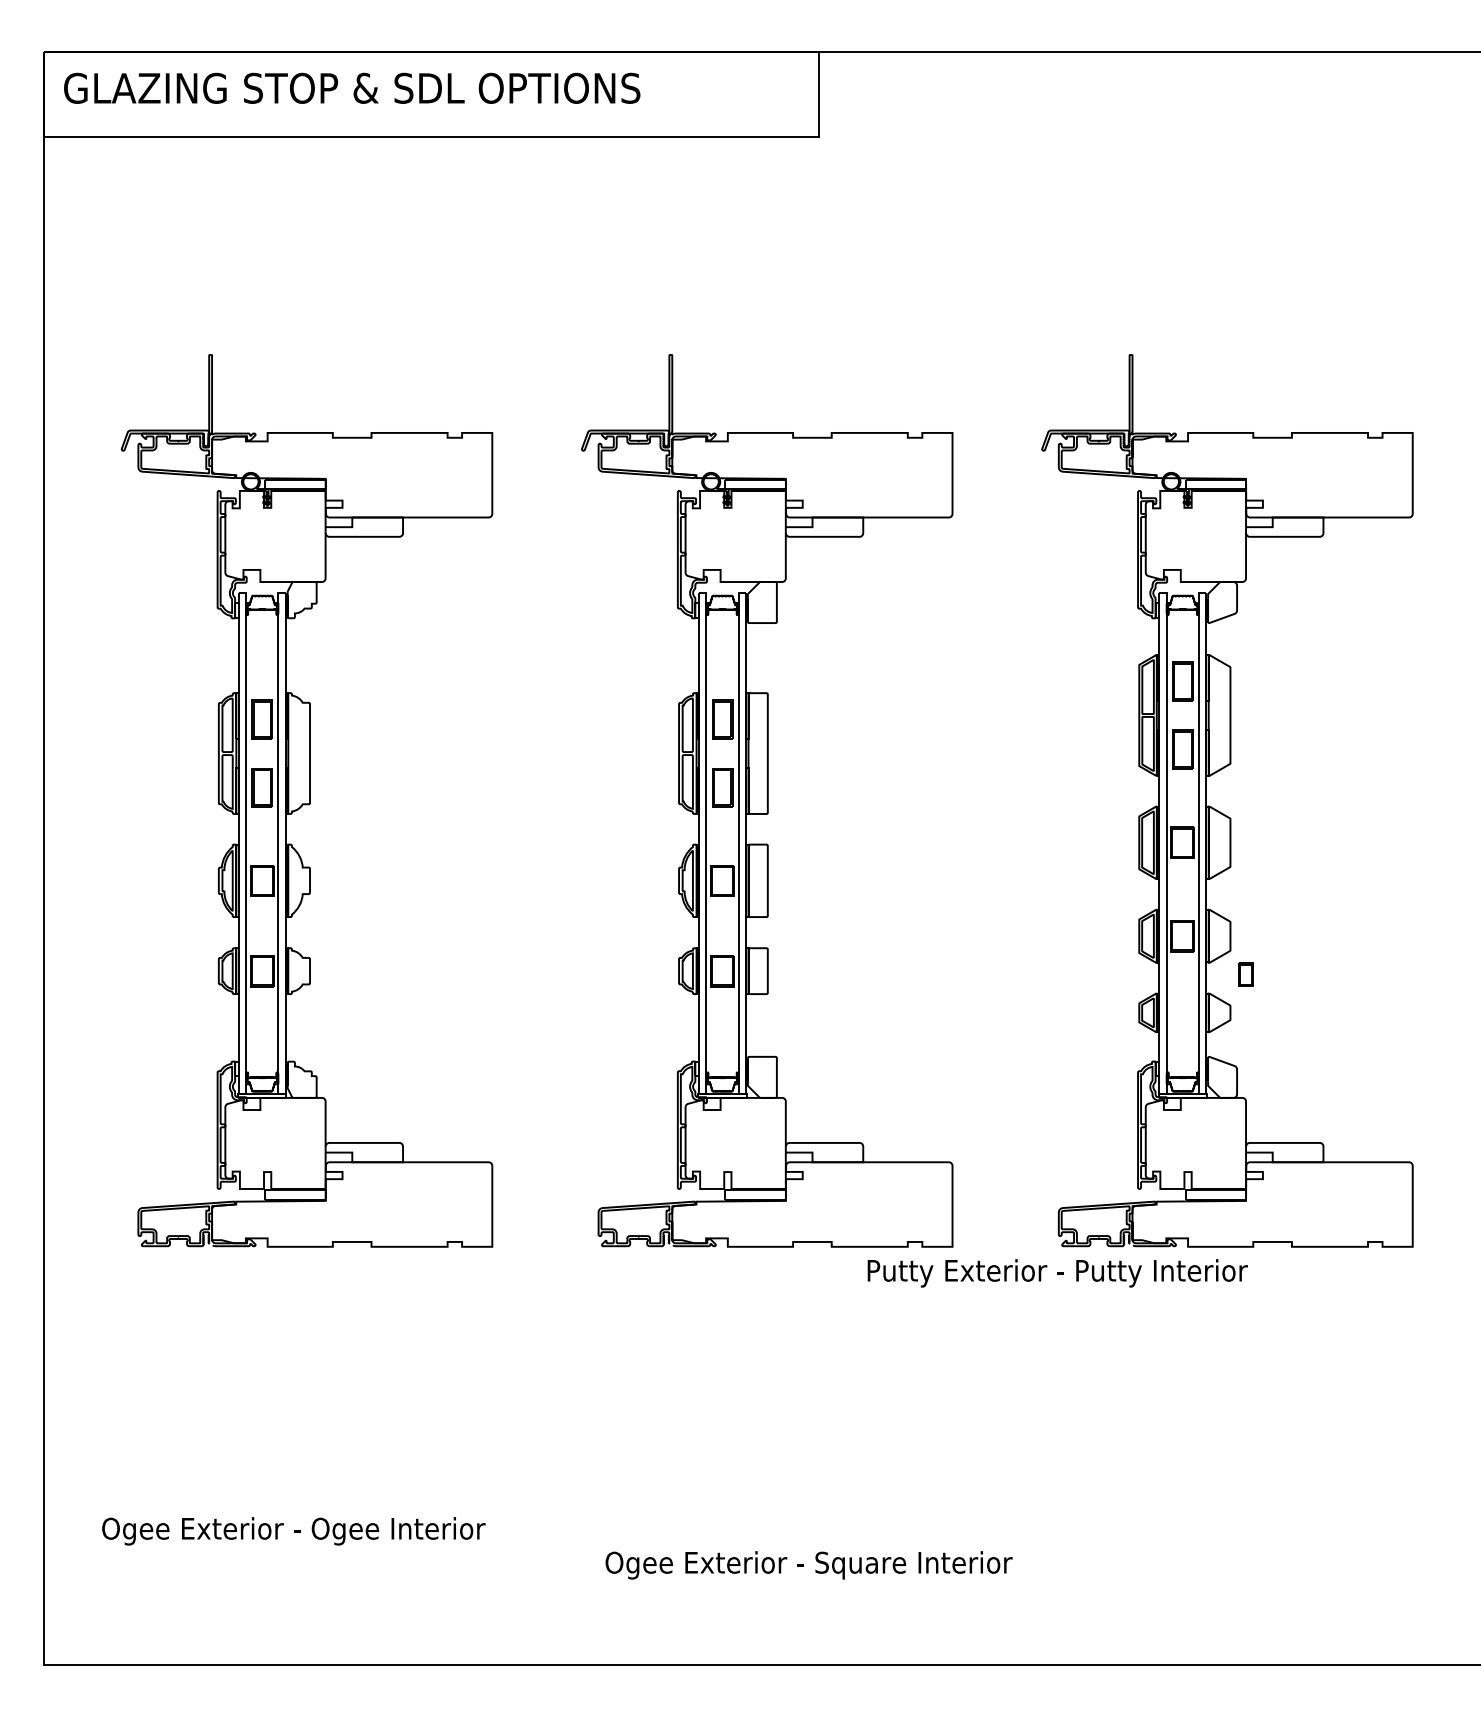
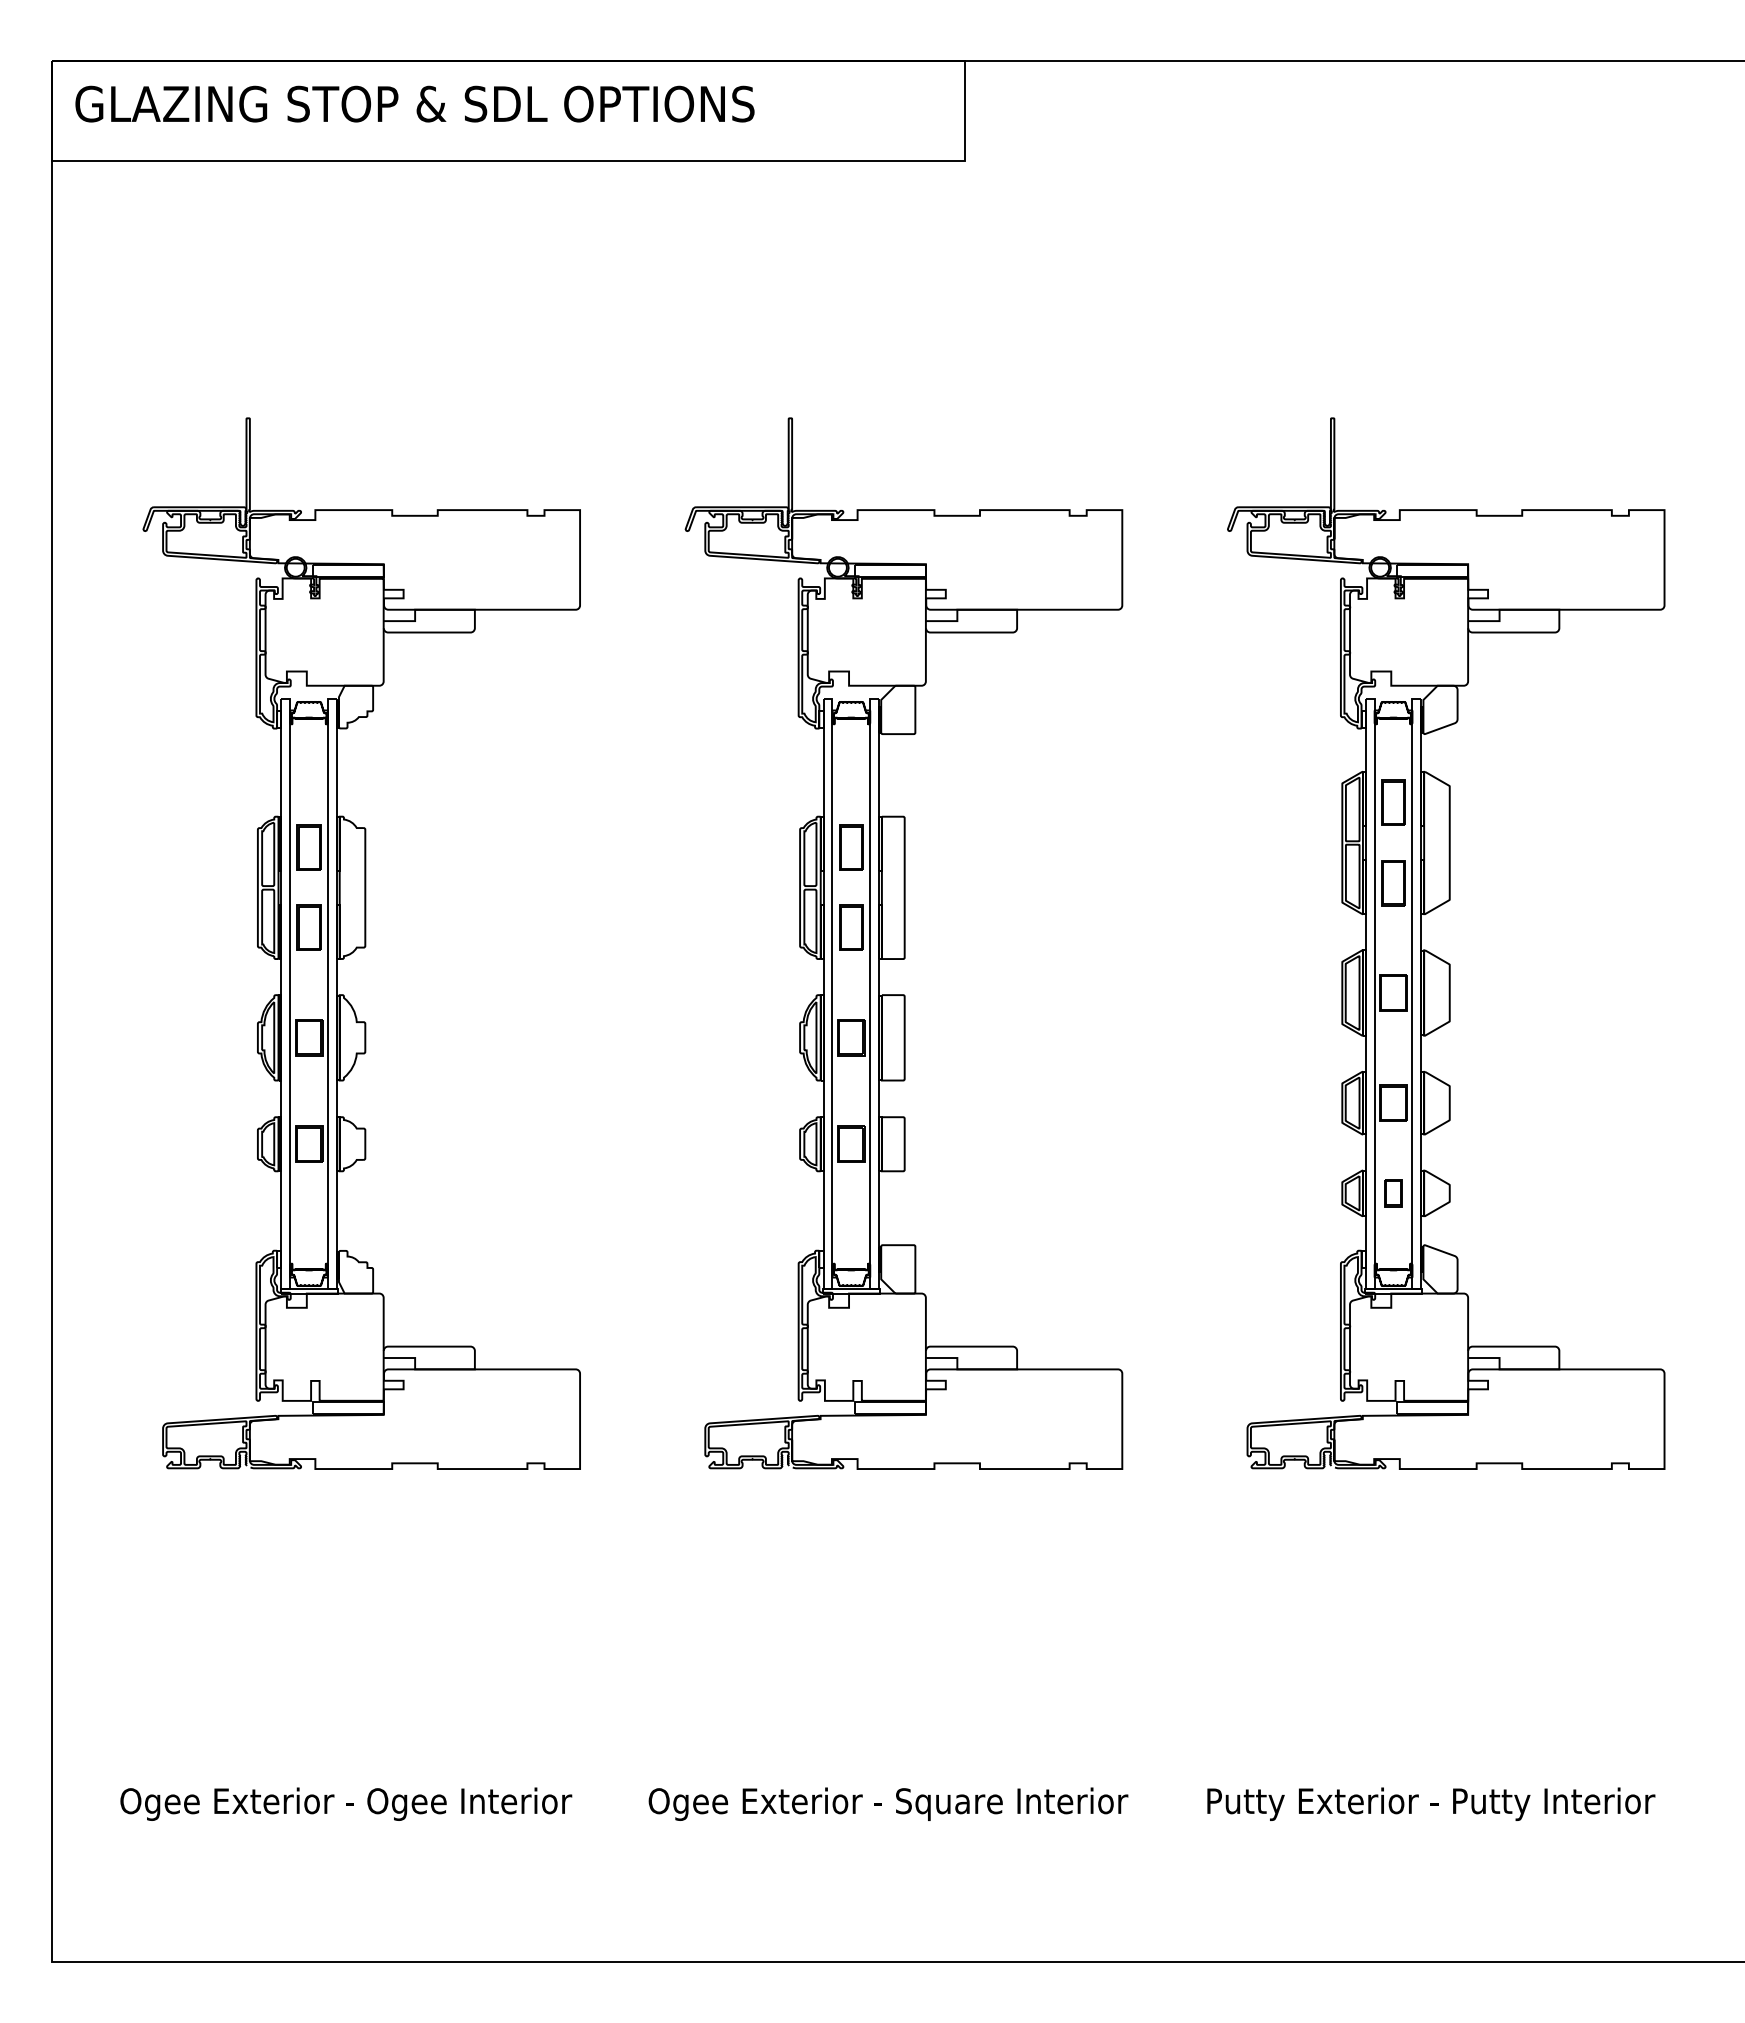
part: (1245, 974) -> (1393, 1192), moved
text: (1057, 1273) -> (1430, 1804), moved
text: (808, 1565) -> (887, 1804), moved

